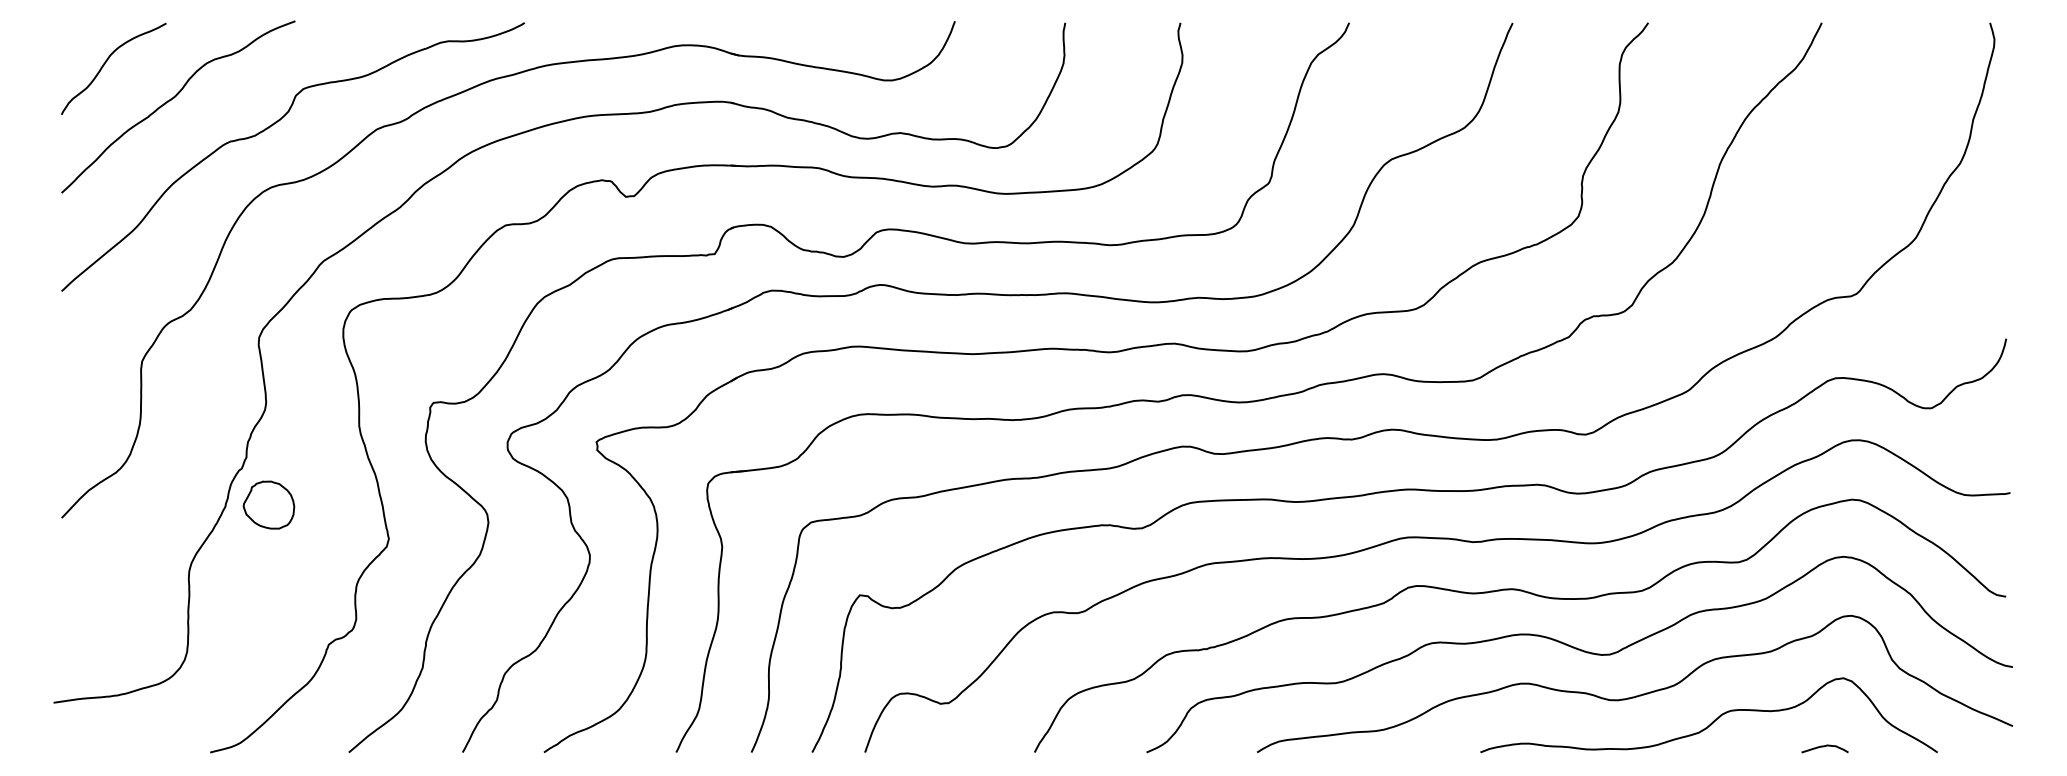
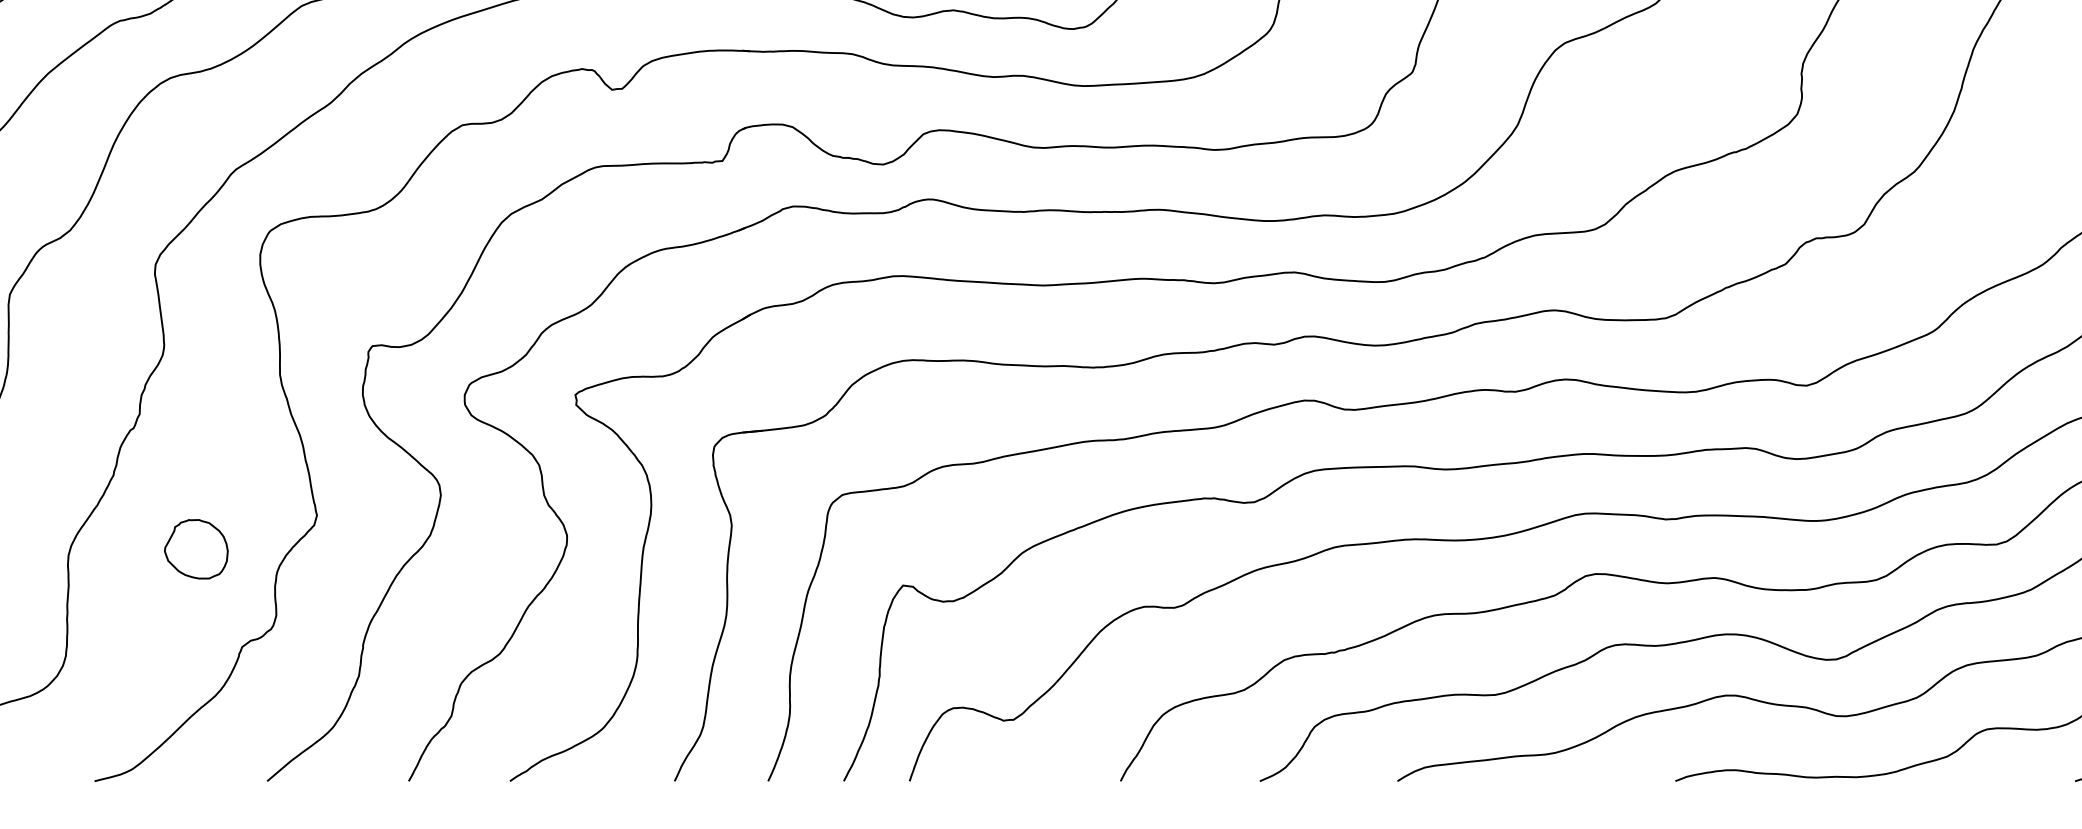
part: (268, 504) -> (195, 548), moved

